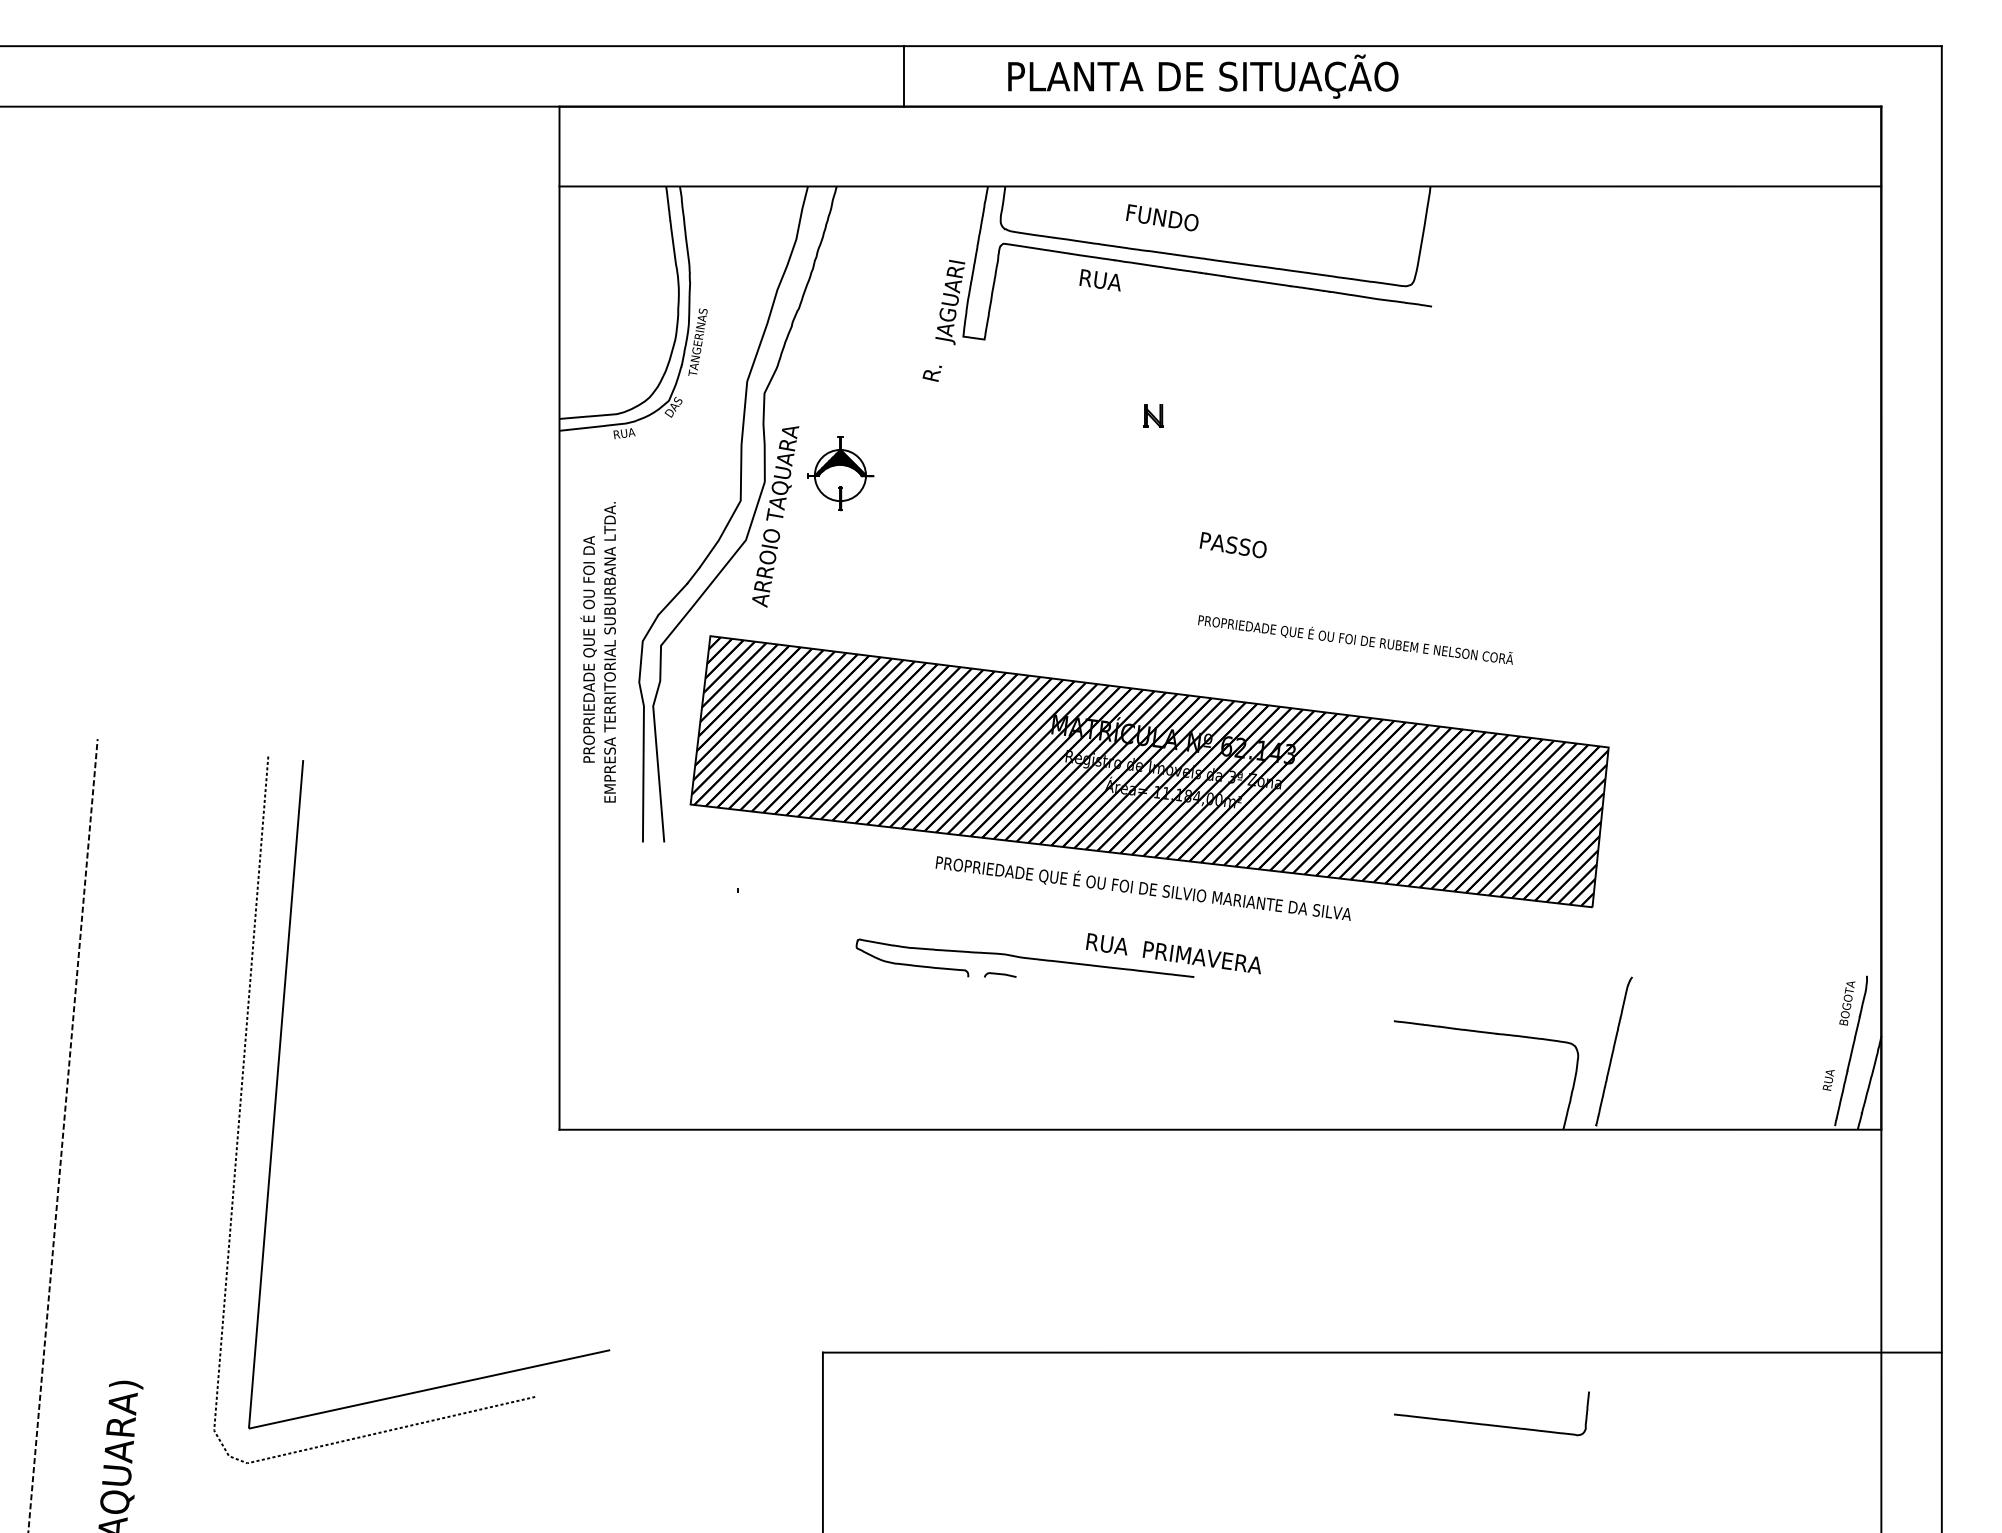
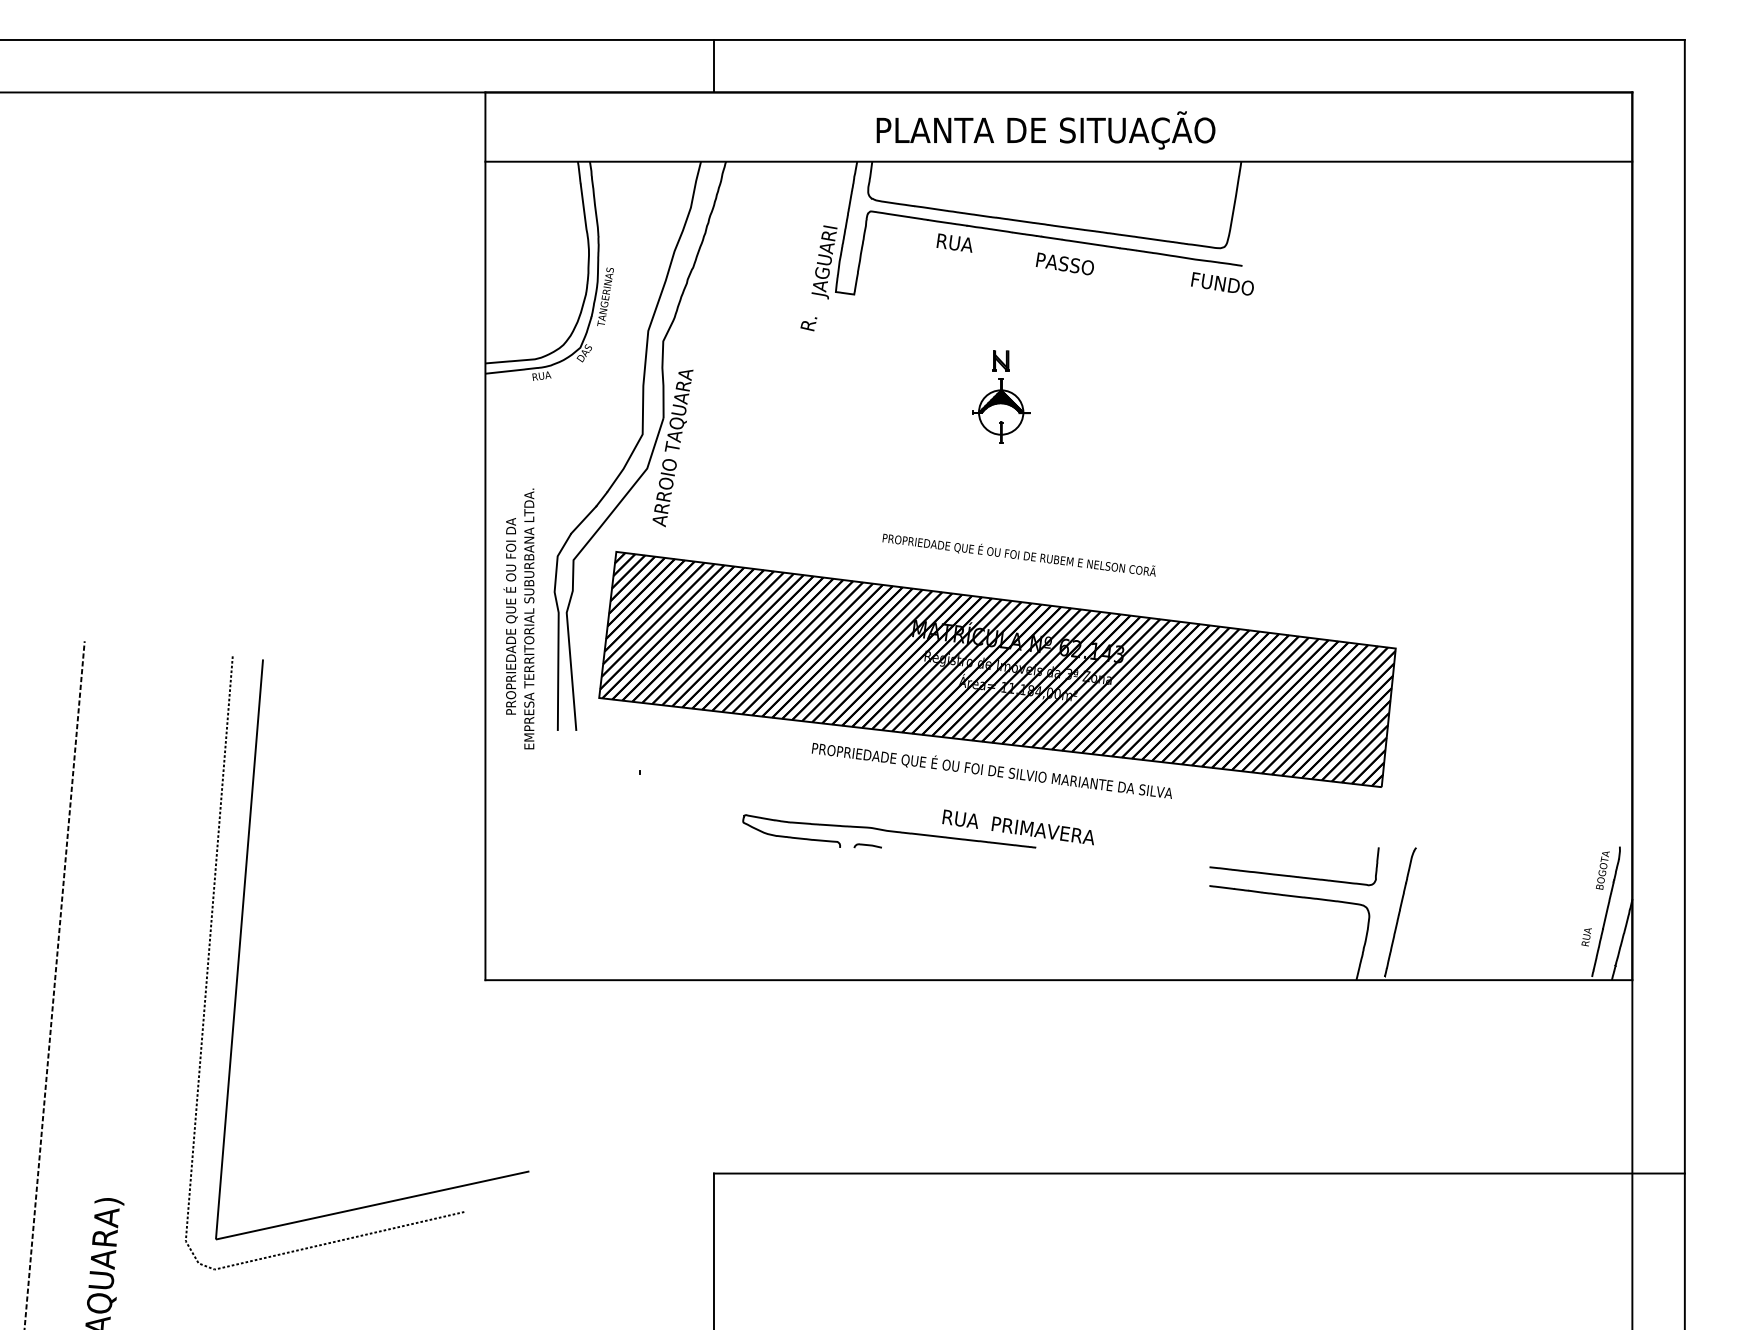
line: (903, 75) -> (713, 65), moved
text: (1202, 76) -> (1045, 130), moved
text: (1162, 217) -> (1222, 283), moved
part: (840, 473) -> (1001, 410), moved
text: (1232, 544) -> (1064, 263), moved
text: (1354, 639) -> (1018, 554), moved
text: (597, 651) -> (518, 618), moved
curve: (1491, 1424) -> (1294, 875), moved

